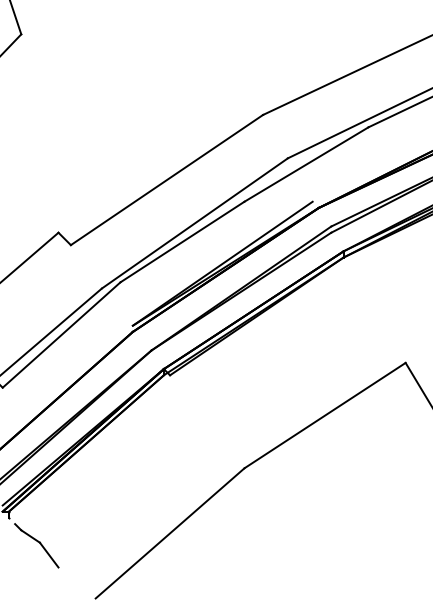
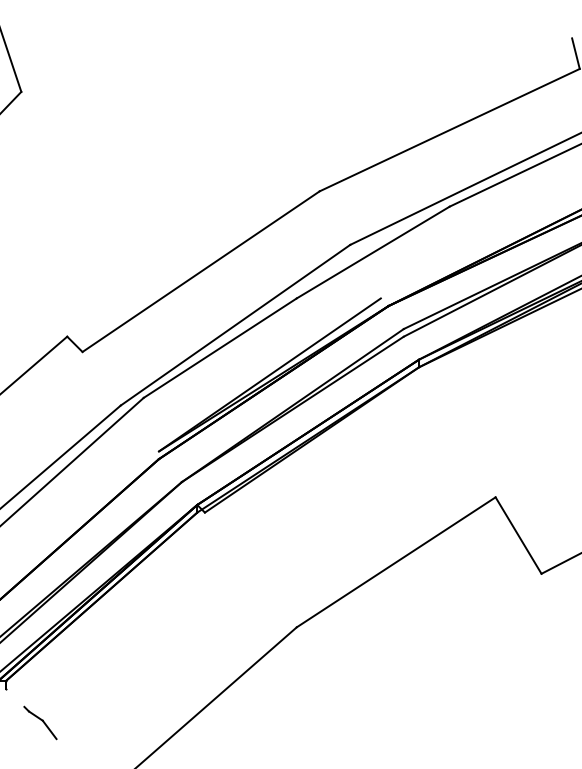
part: (36, 545) -> (40, 722), size x0.6

